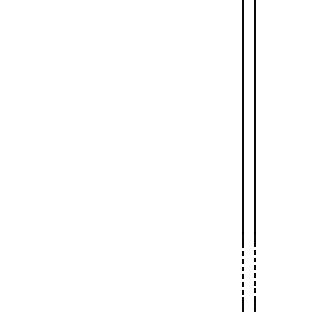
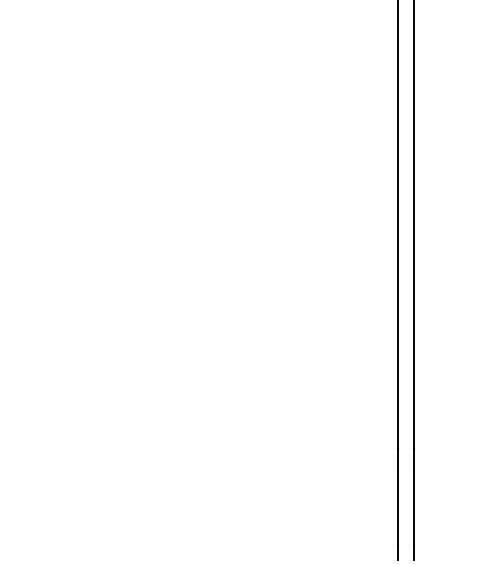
line: (242, 272) -> (397, 505), dashed -> solid
line: (254, 272) -> (414, 504), dashed -> solid

